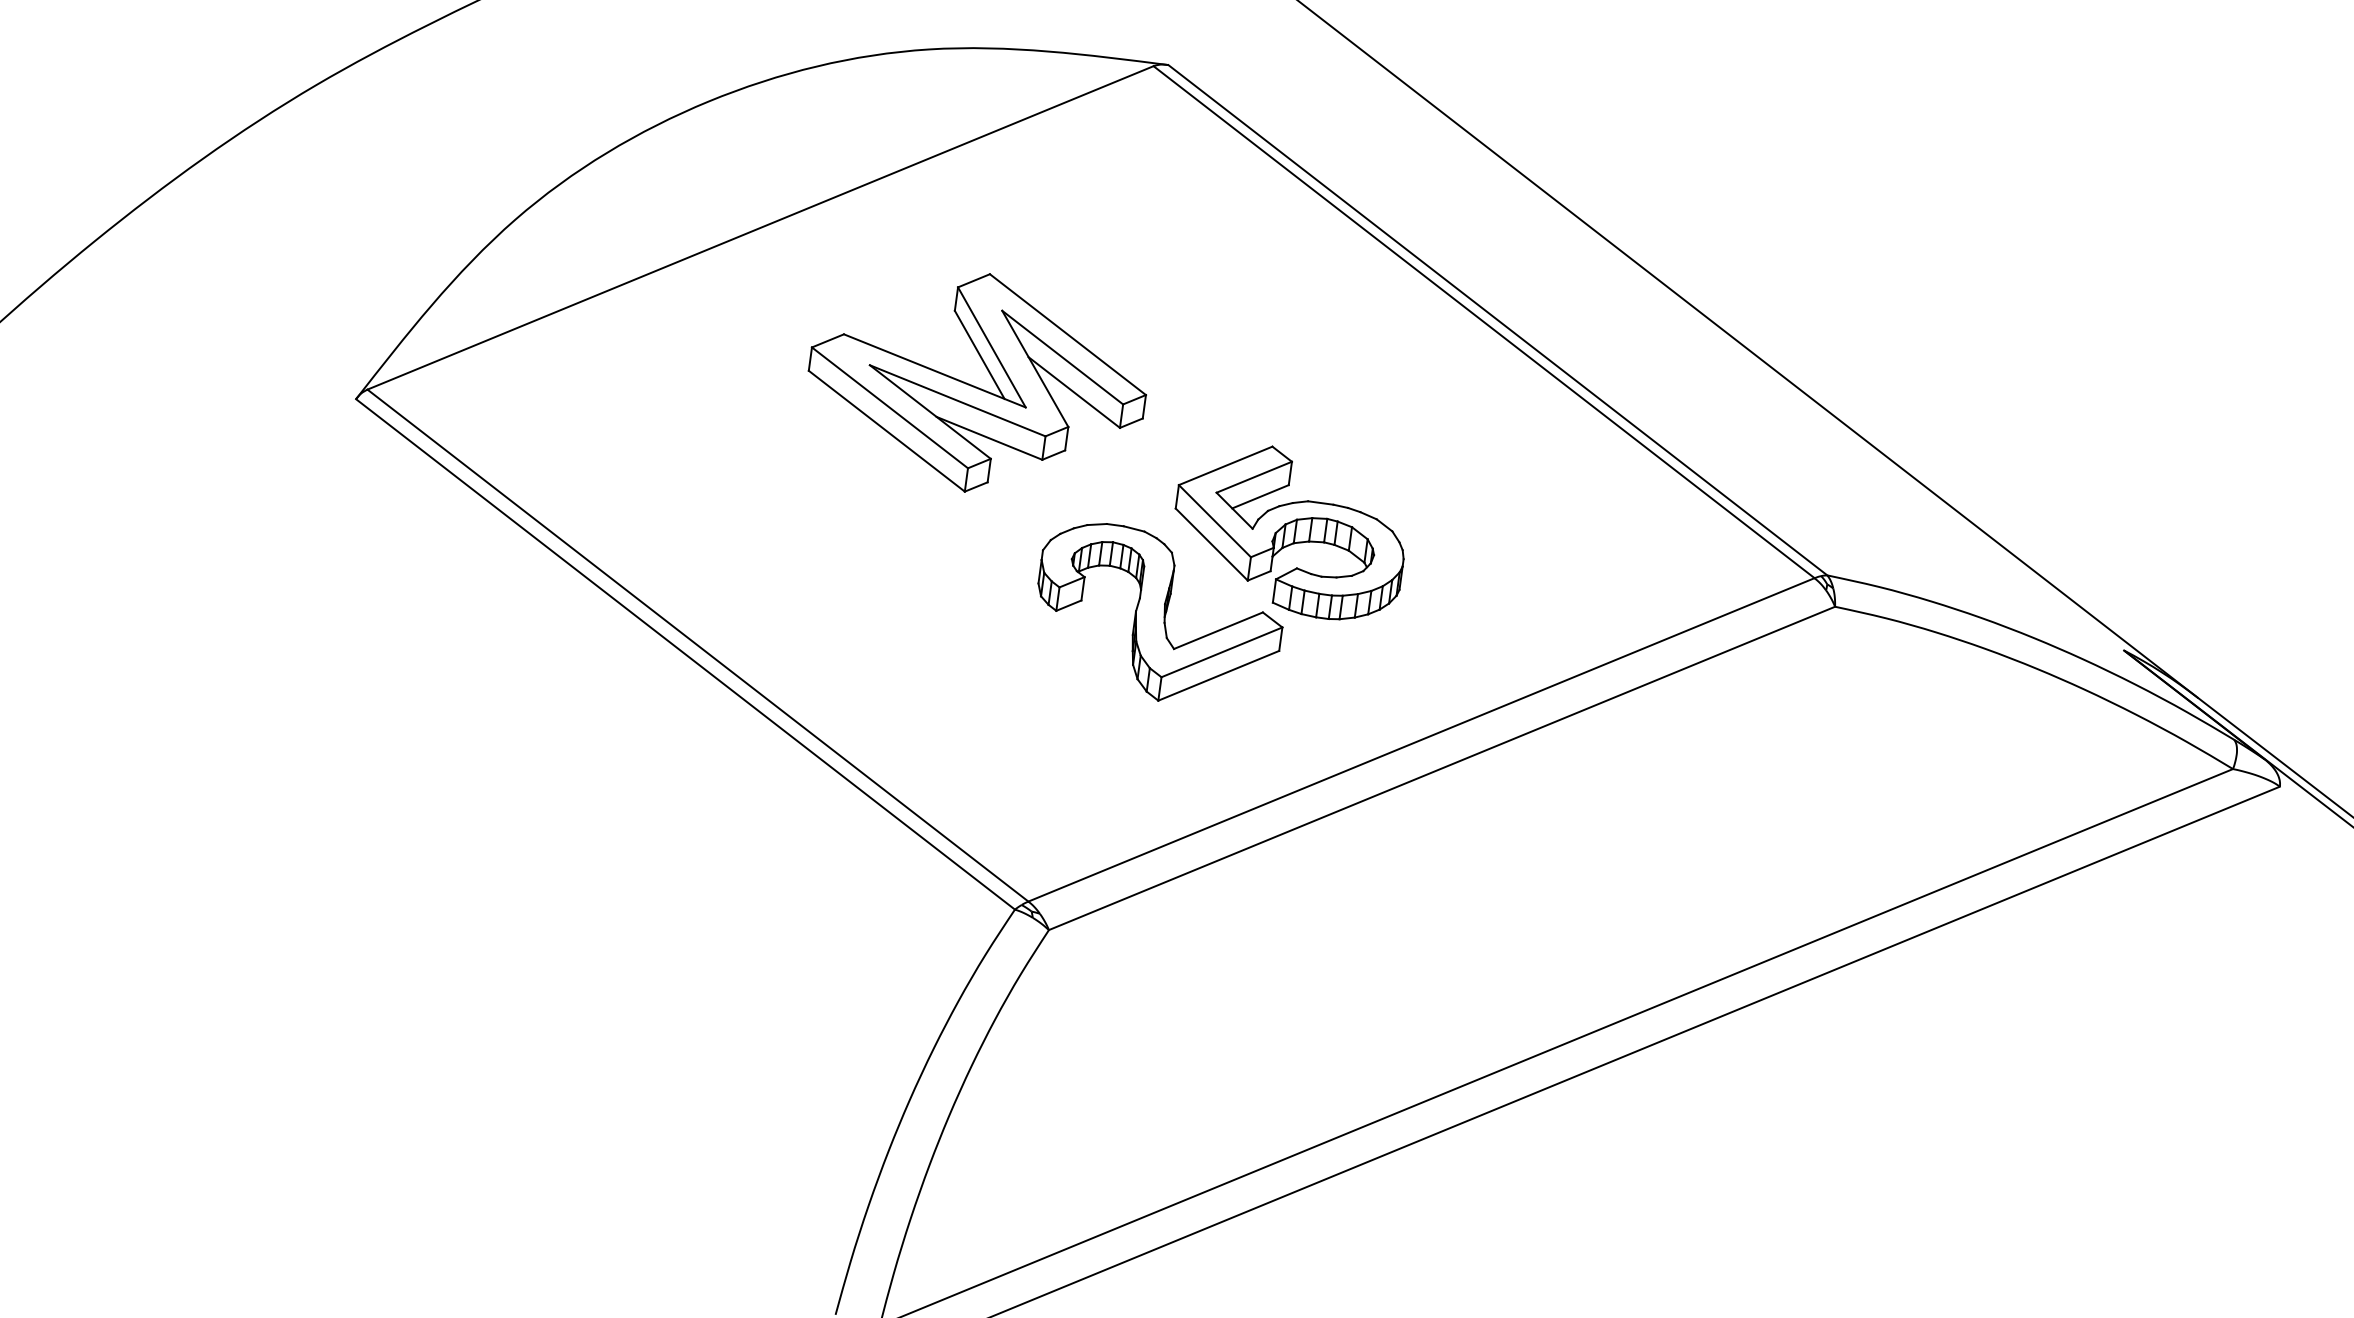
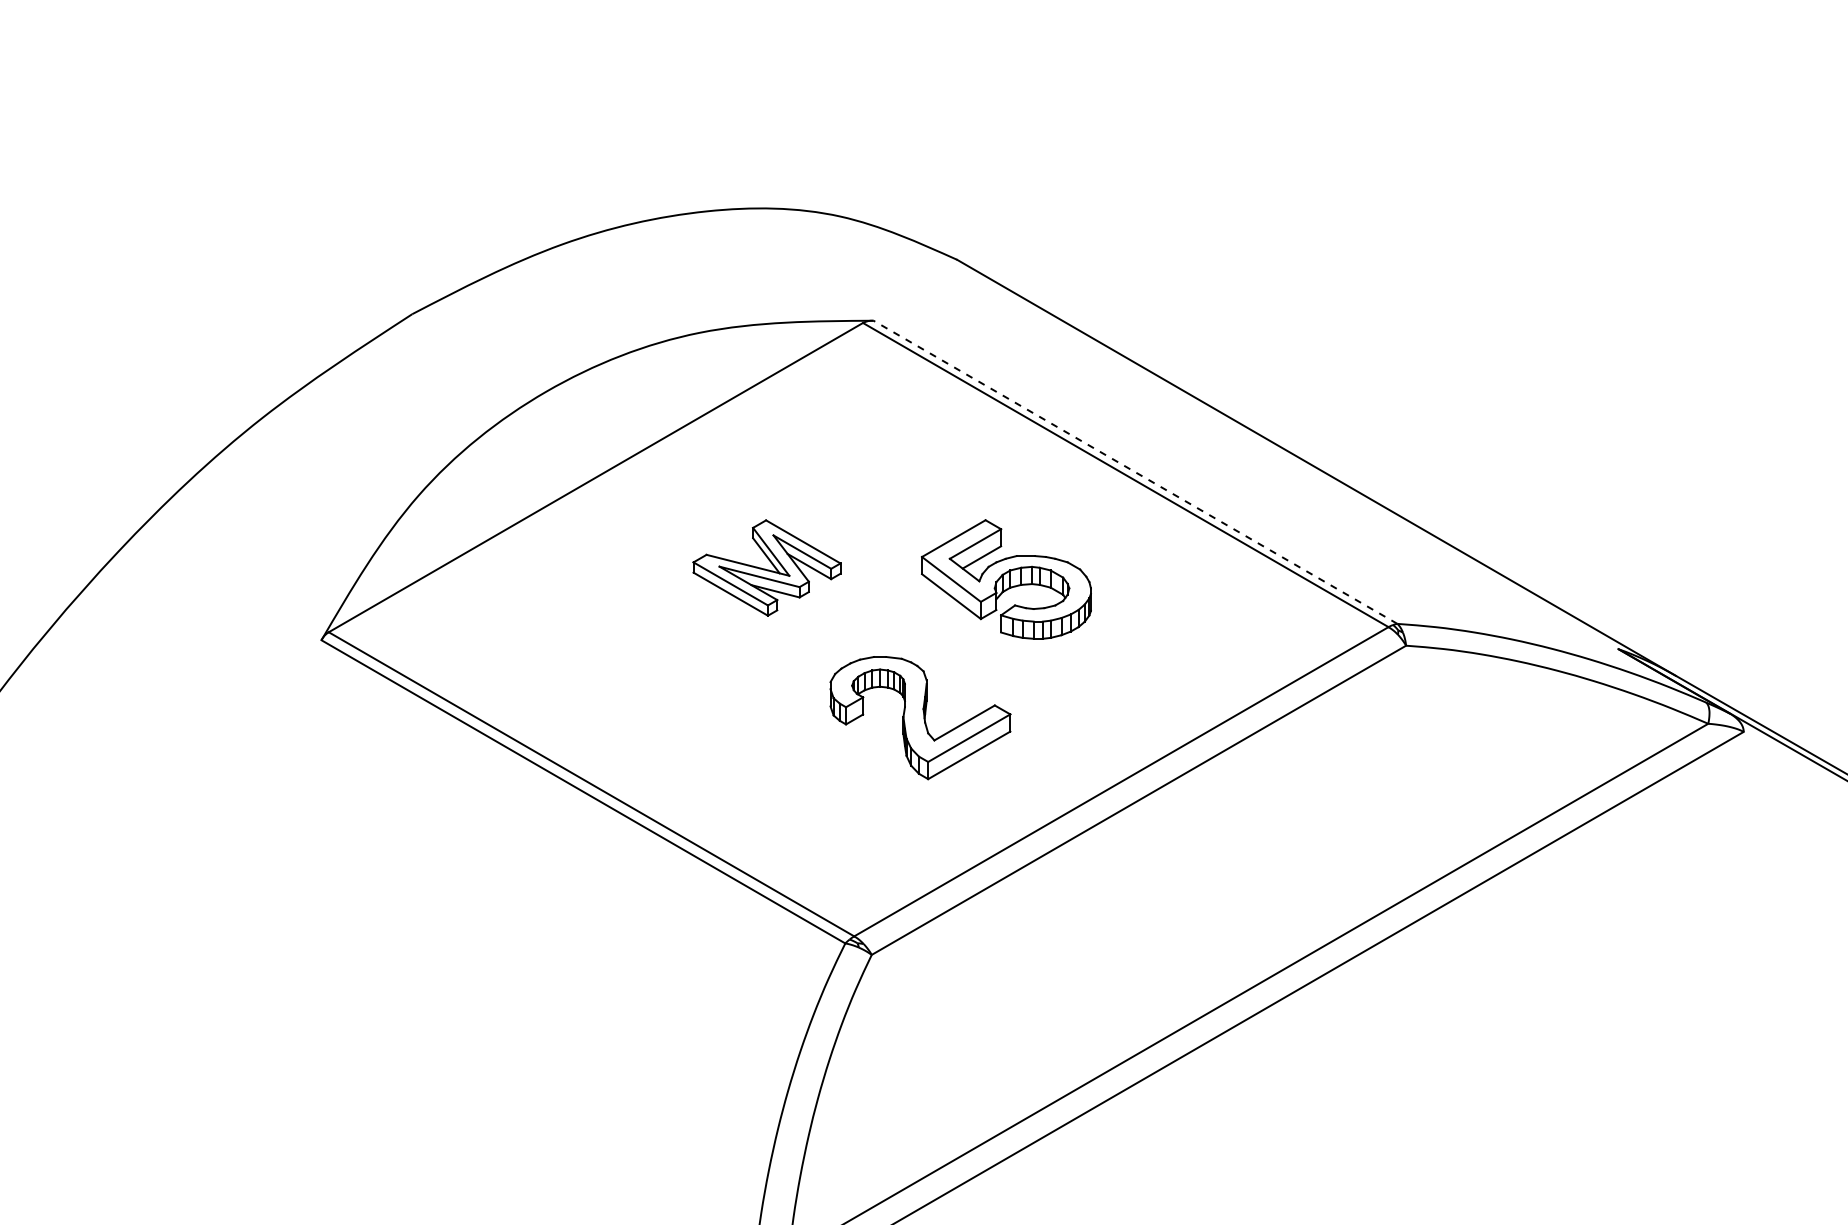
line: (1497, 320) -> (1135, 472), solid -> dashed
part: (976, 382) -> (766, 567), size x0.6
part: (1290, 531) -> (1006, 579), moved

